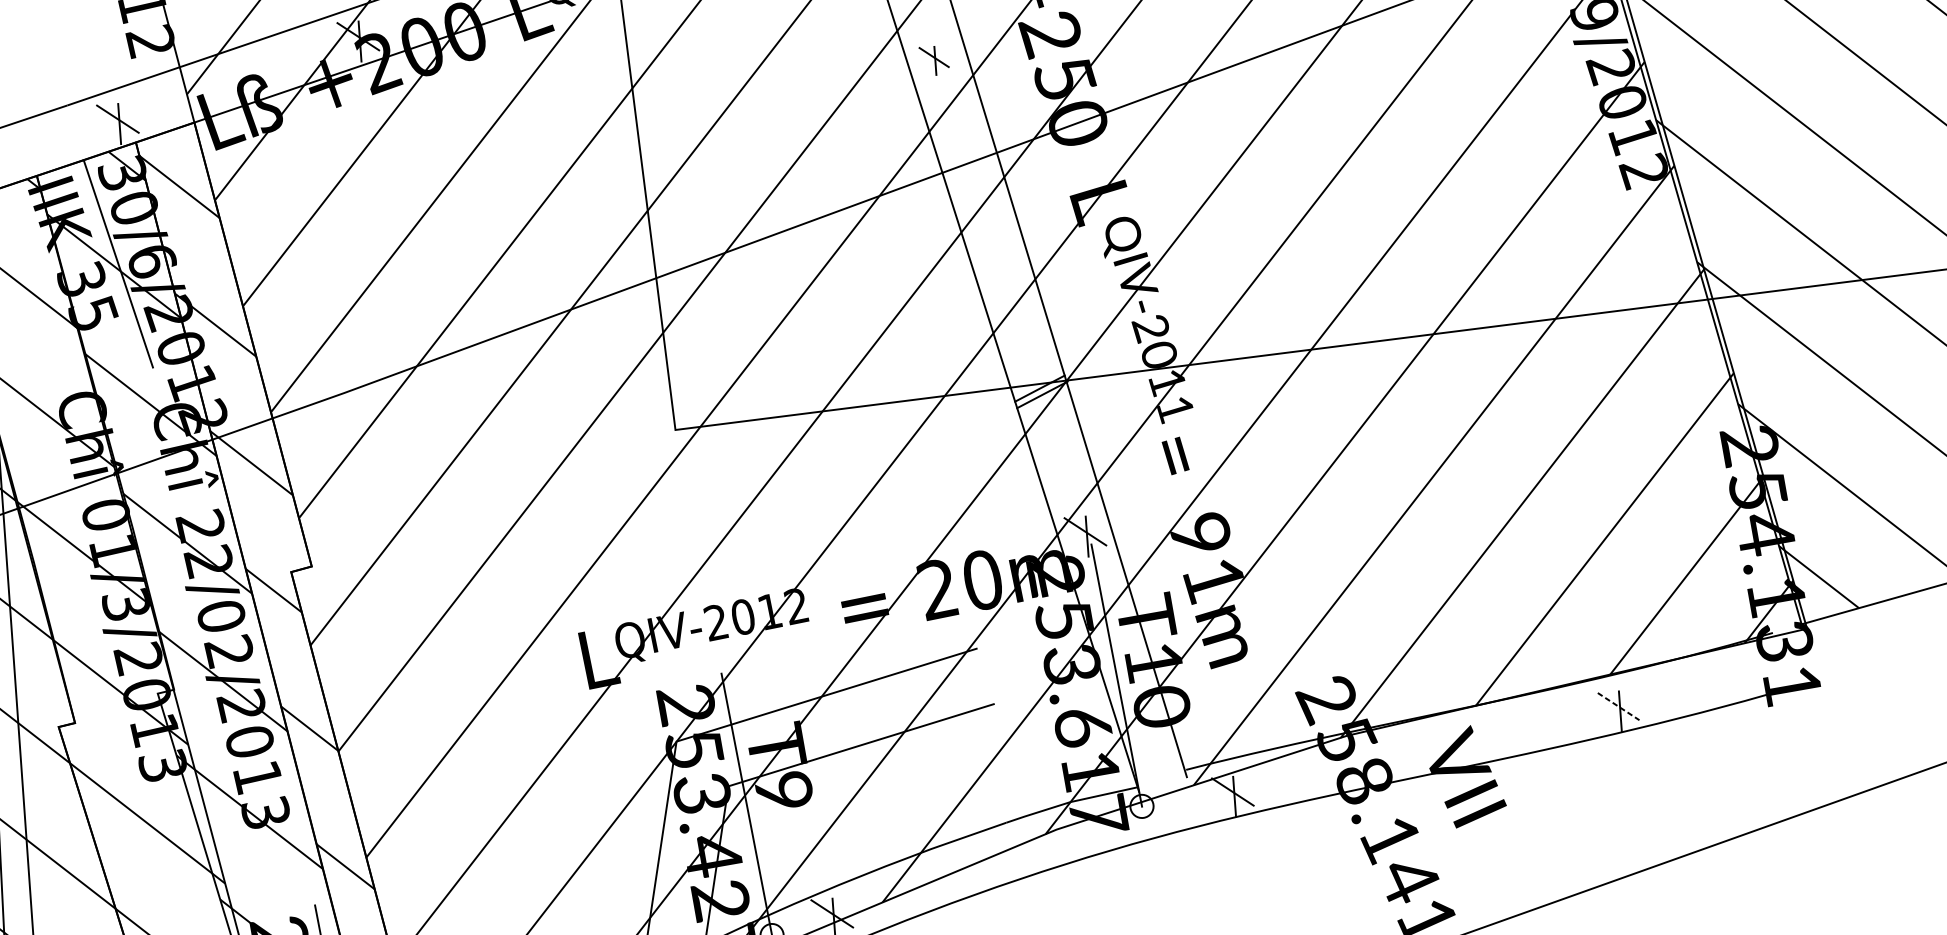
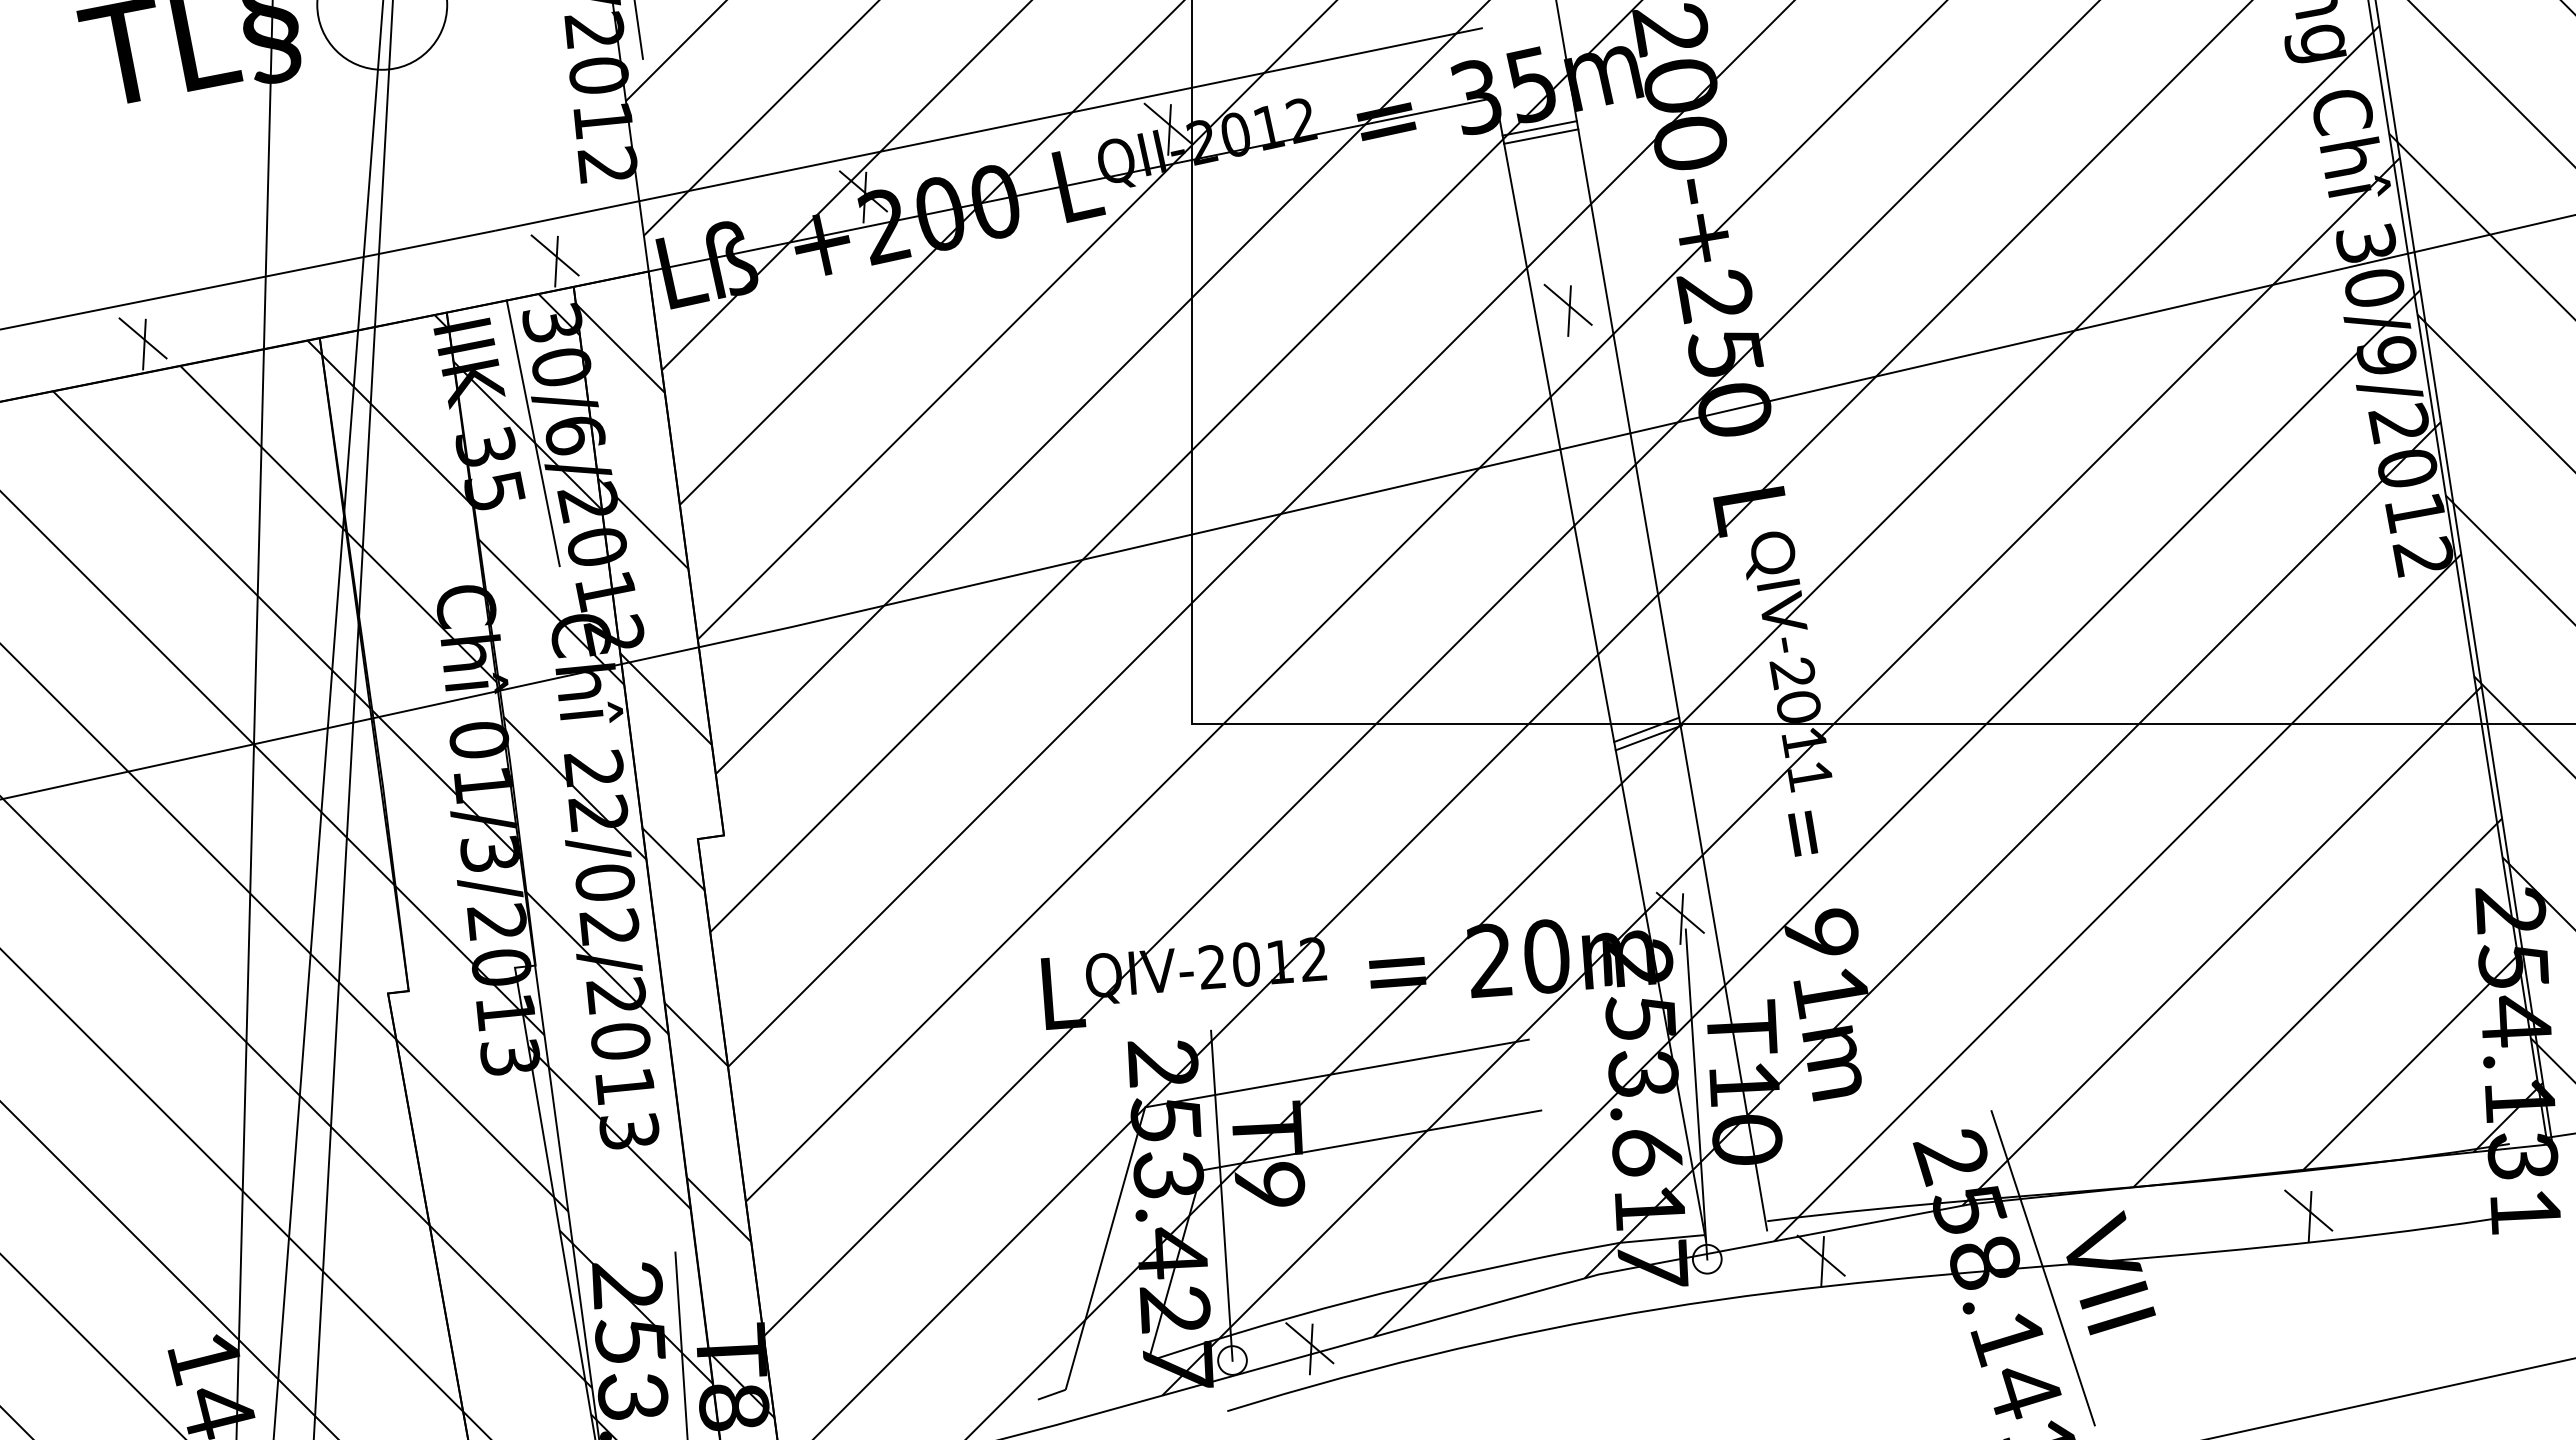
part: (933, 60) -> (1567, 309), size x1.43
line: (1618, 706) -> (2308, 1210), dashed -> solid
line: (1411, 779) -> (2042, 1268), added

